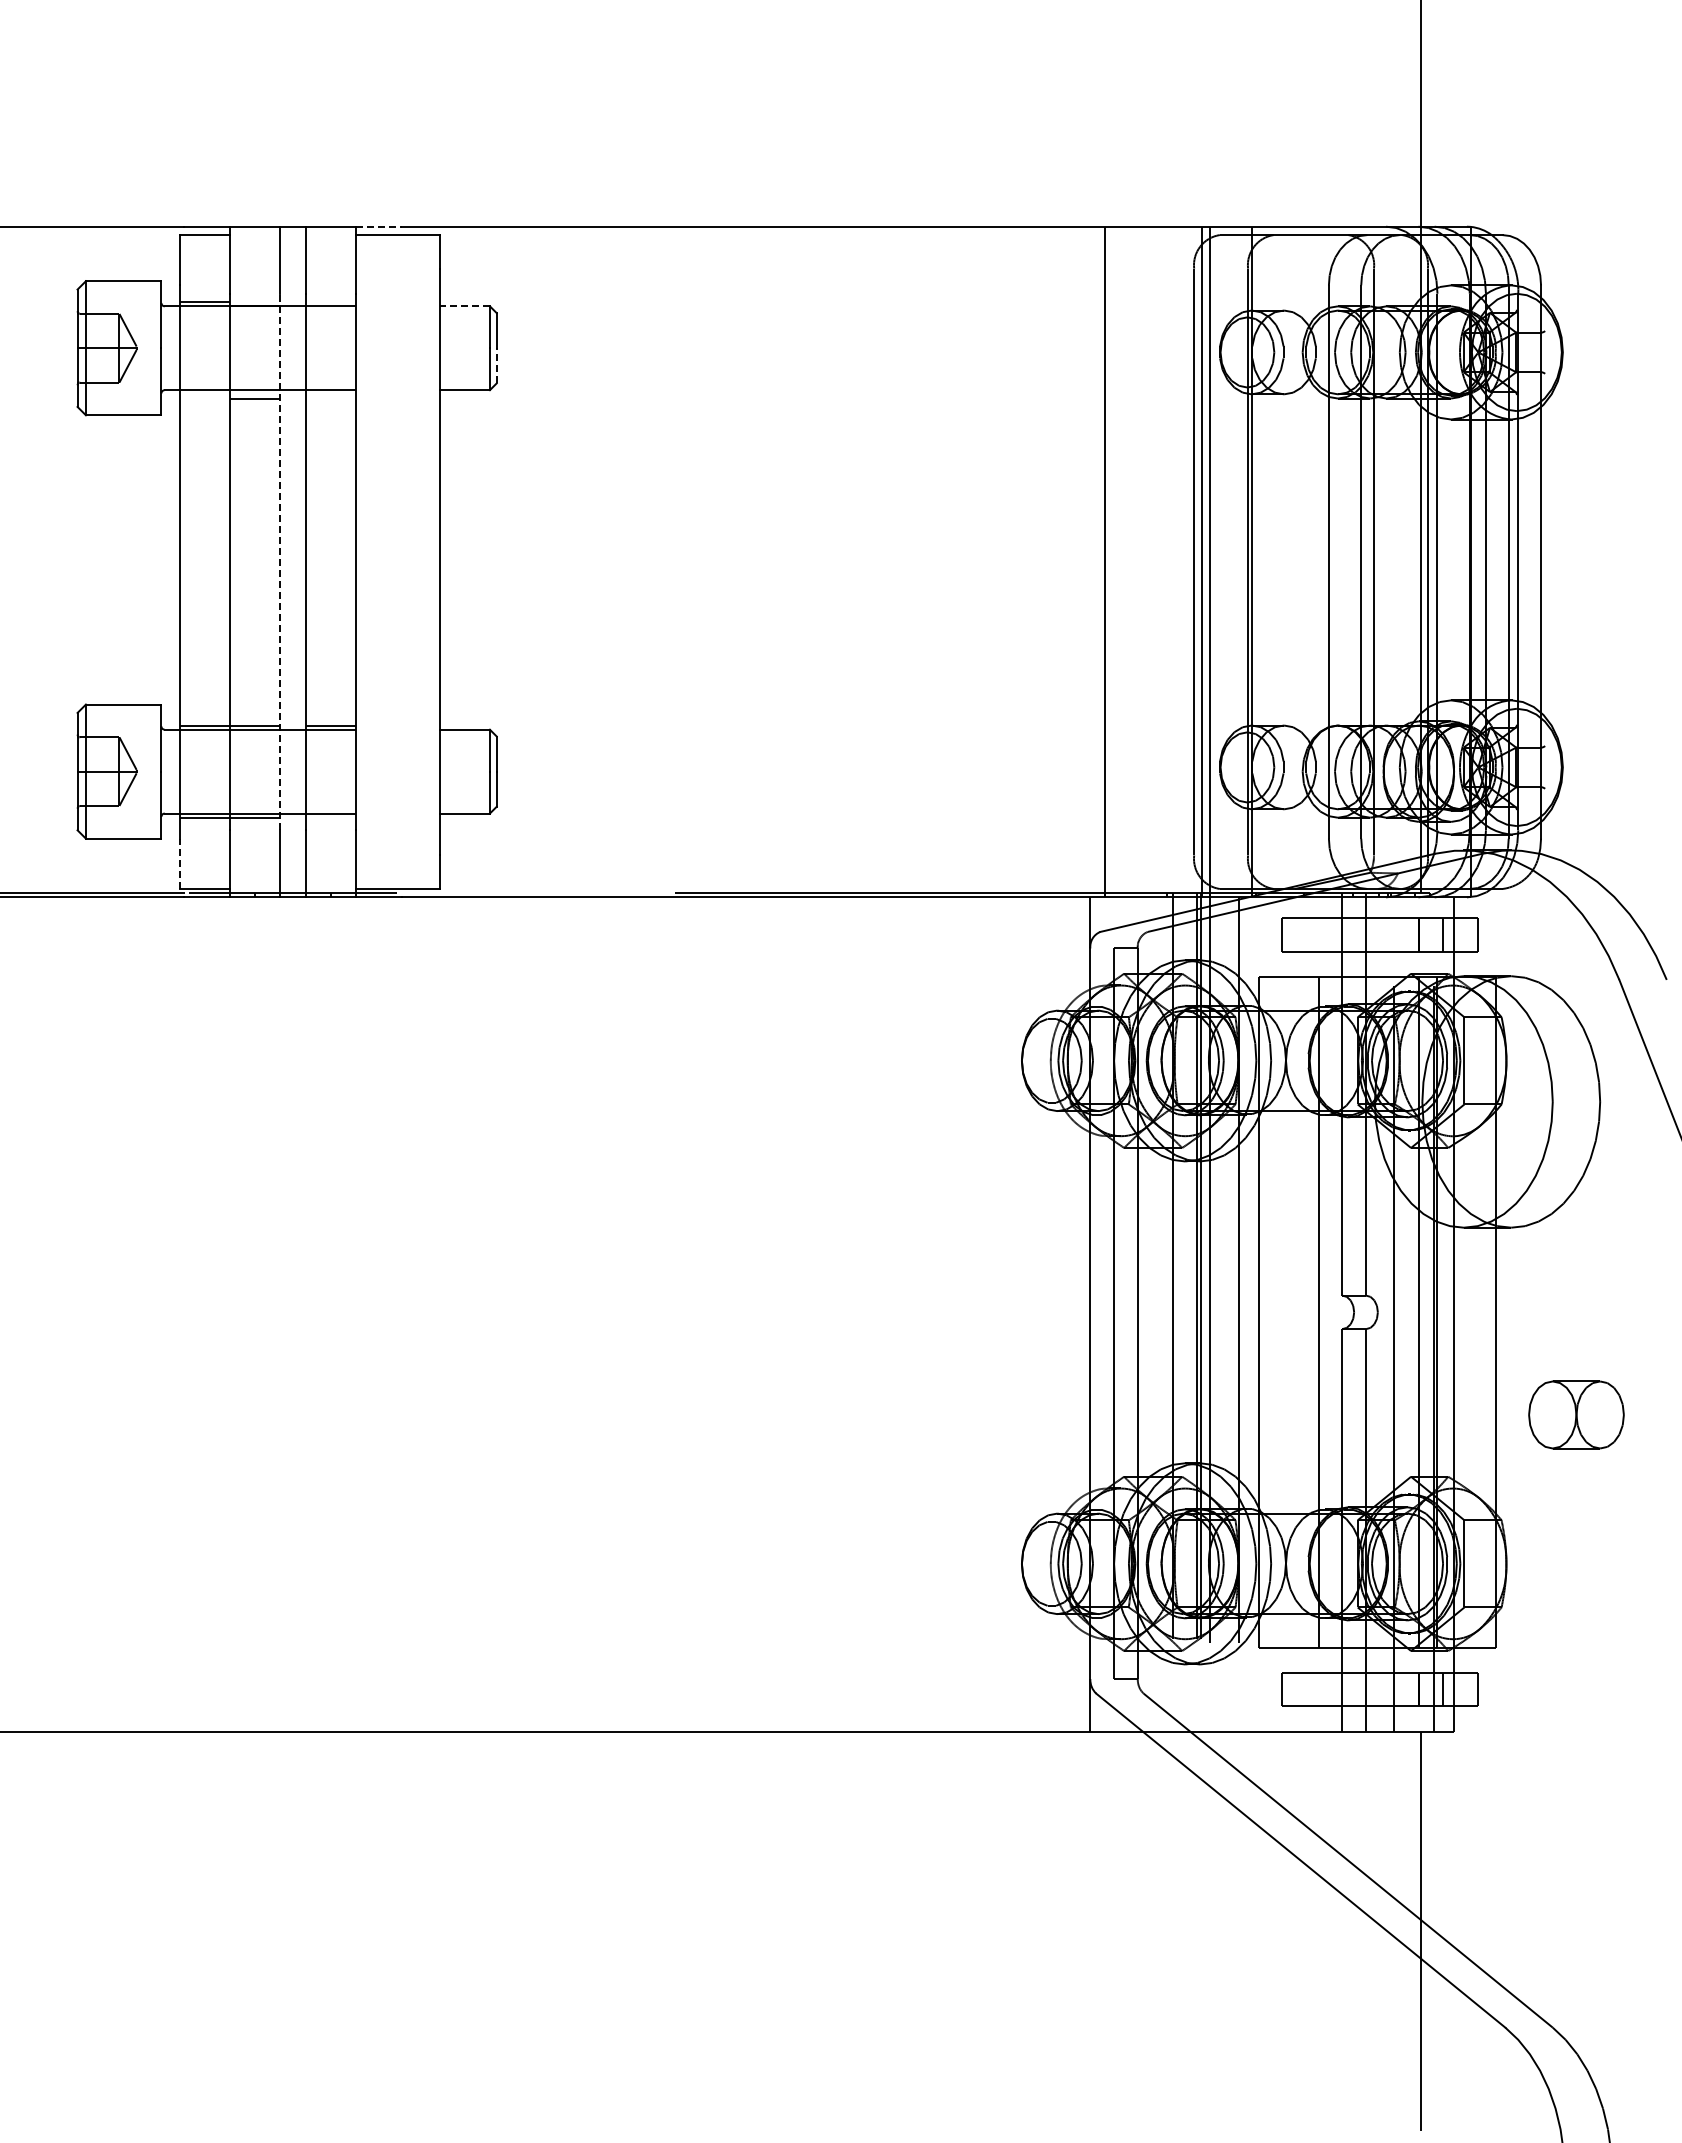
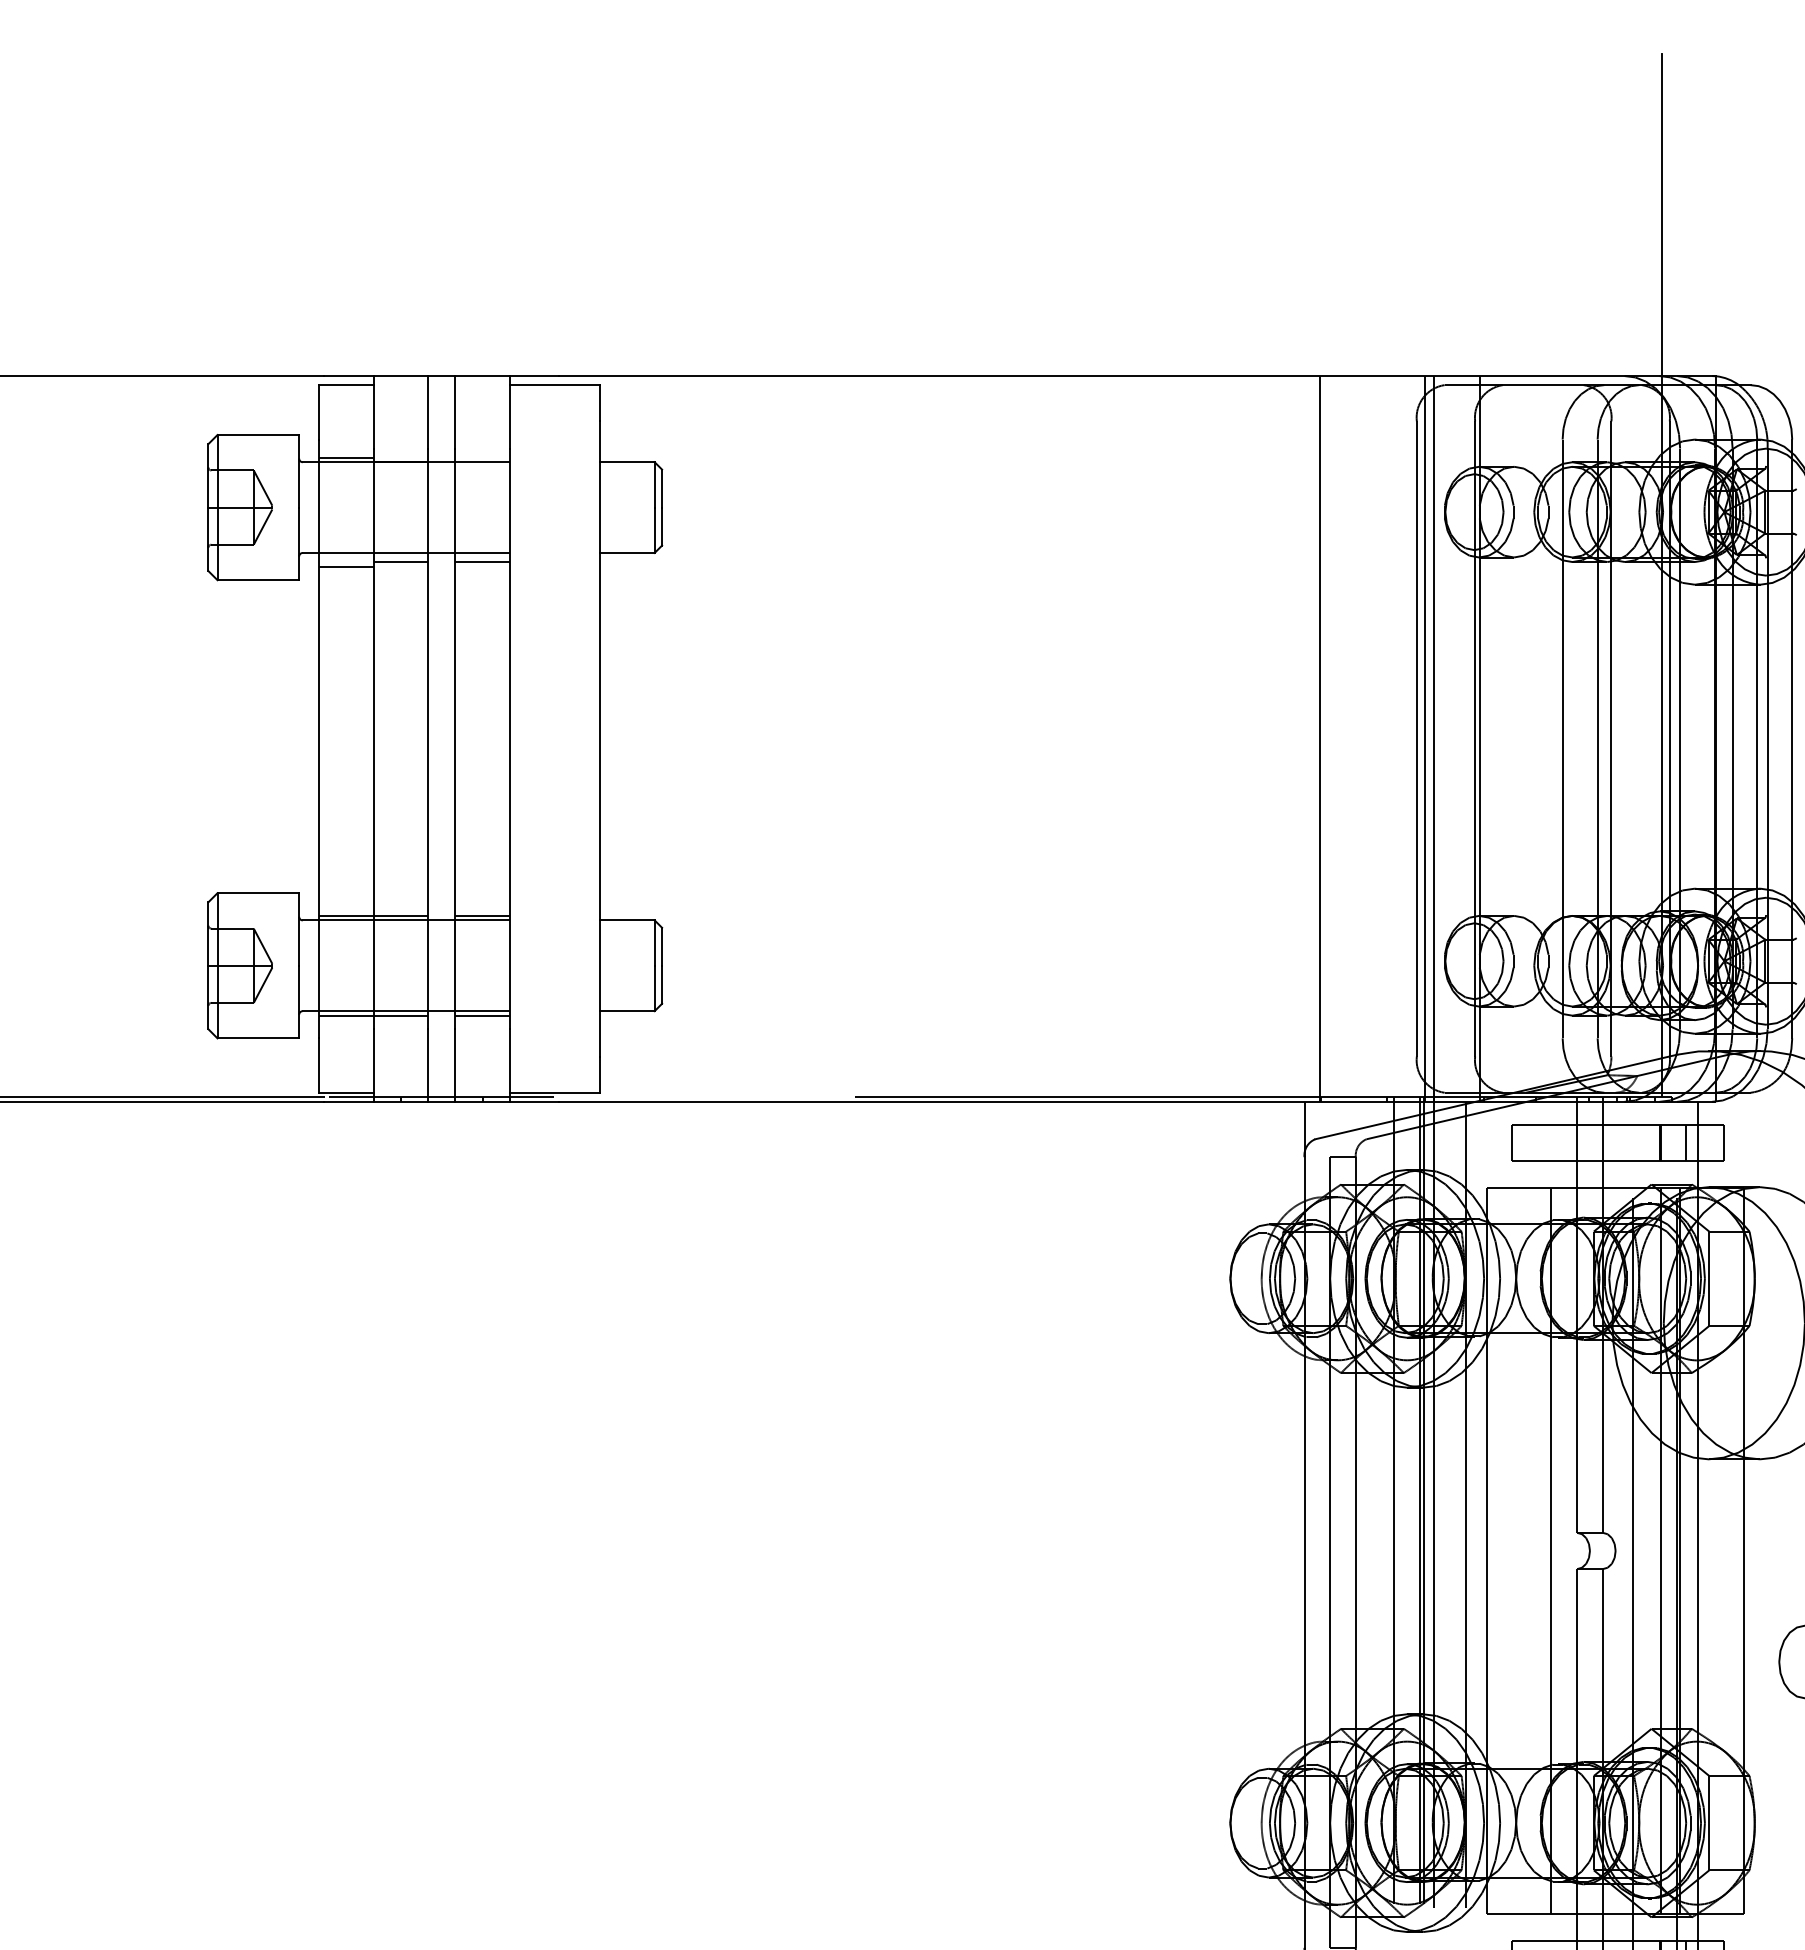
line: (378, 226) -> (534, 375), dashed -> solid
line: (464, 306) -> (627, 462), dashed -> solid
line: (496, 365) -> (661, 526), dashed -> solid
line: (330, 398) -> (482, 561), added
line: (204, 402) -> (345, 566), added
line: (280, 561) -> (428, 738), dashed -> solid
line: (330, 817) -> (482, 1015), added
line: (179, 863) -> (318, 1065), dashed -> solid

